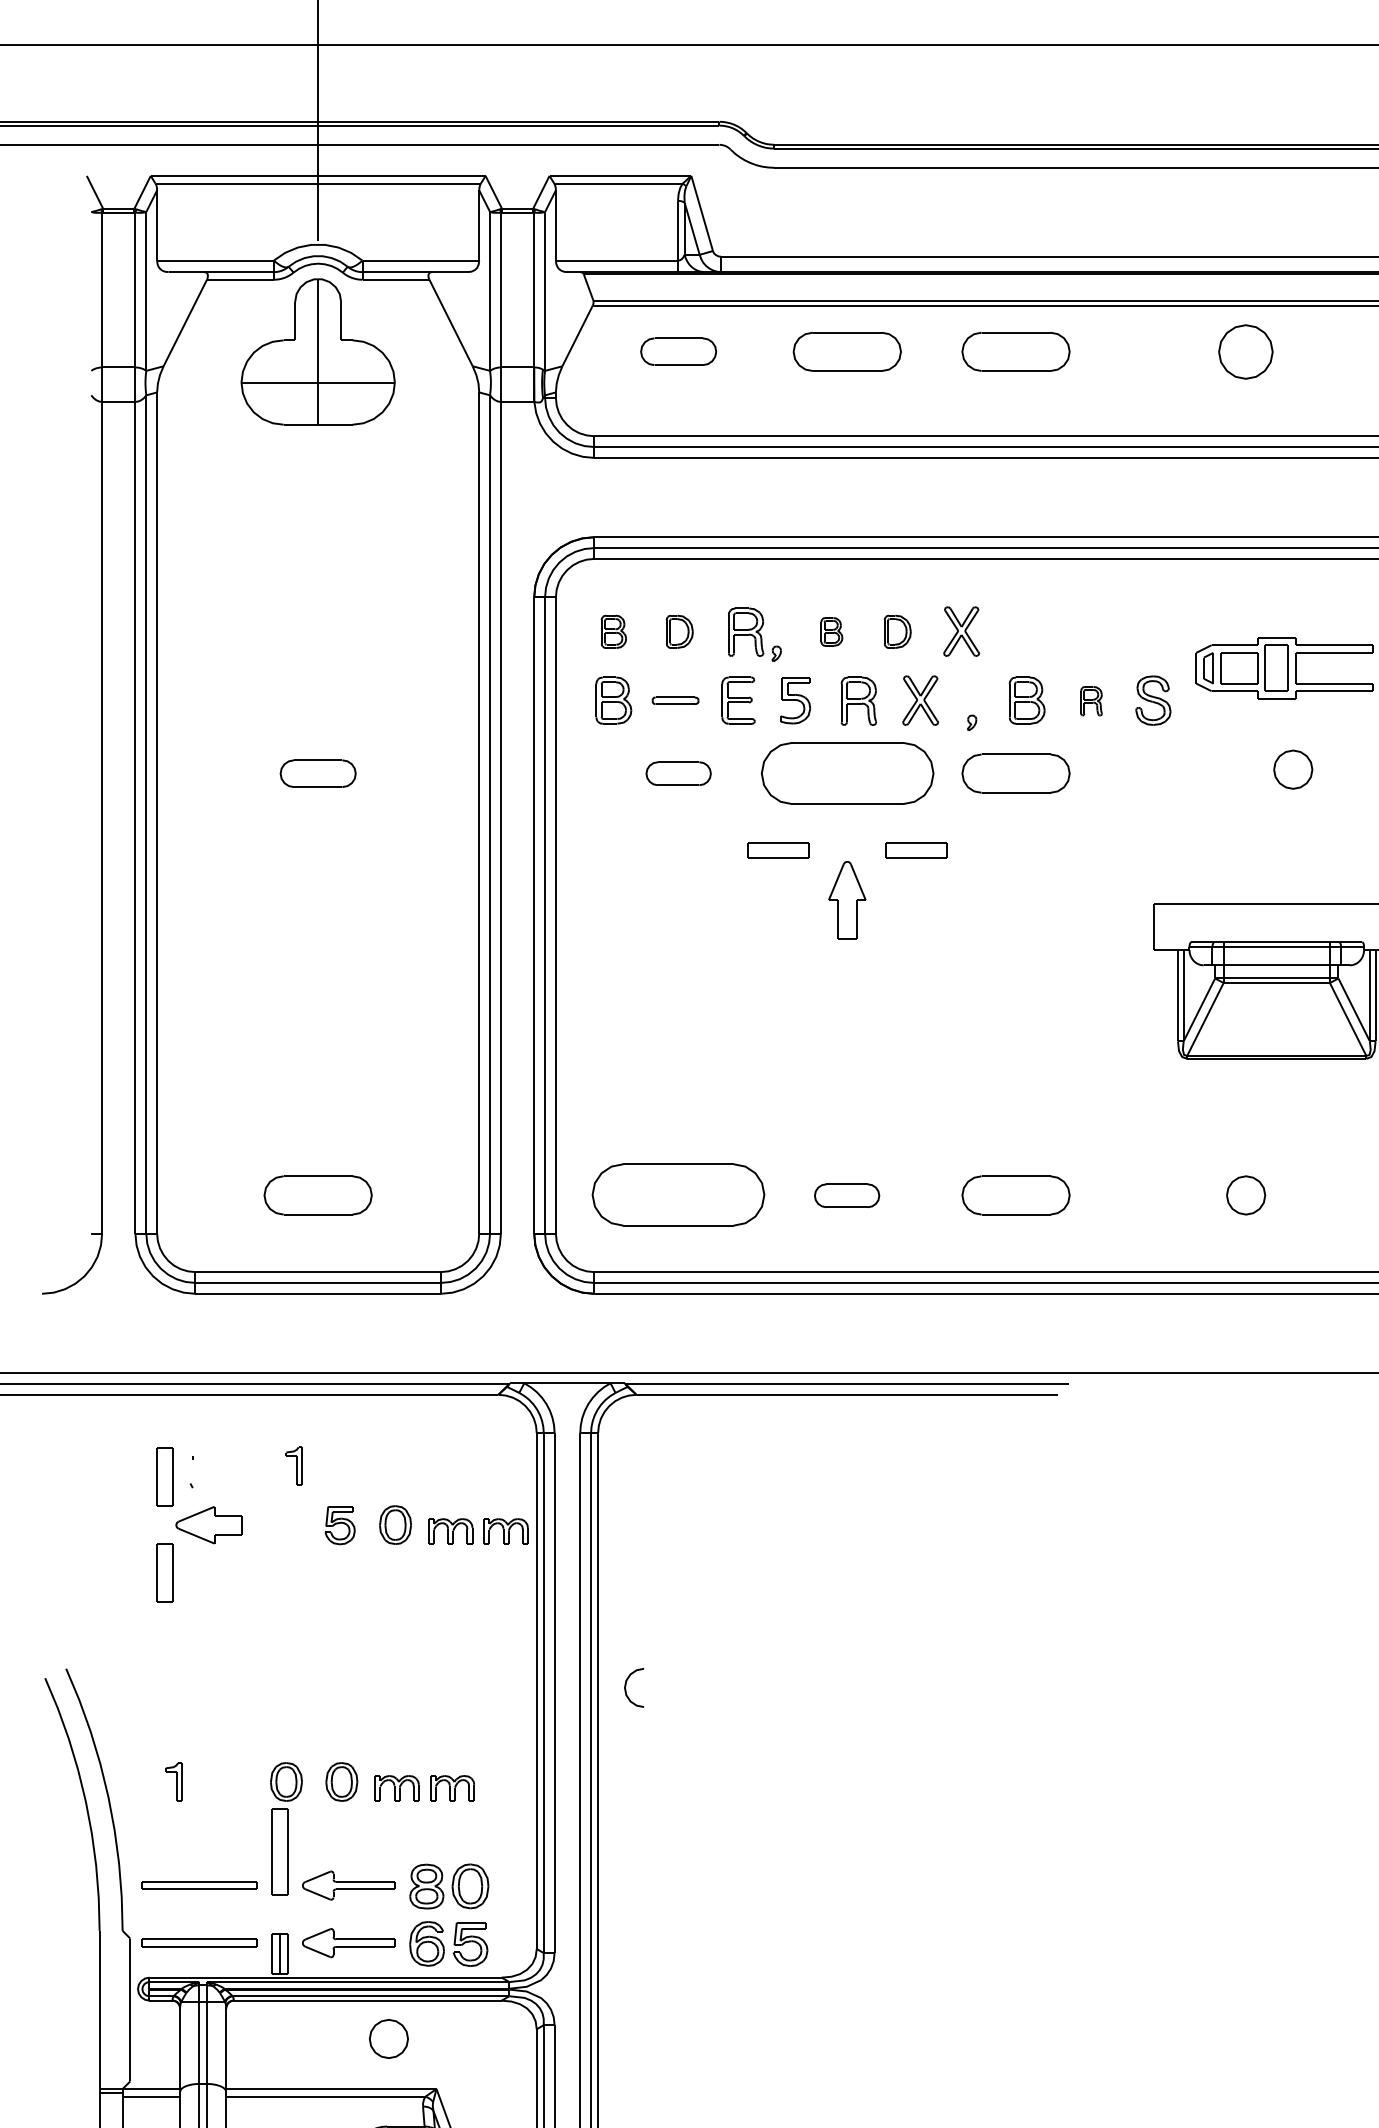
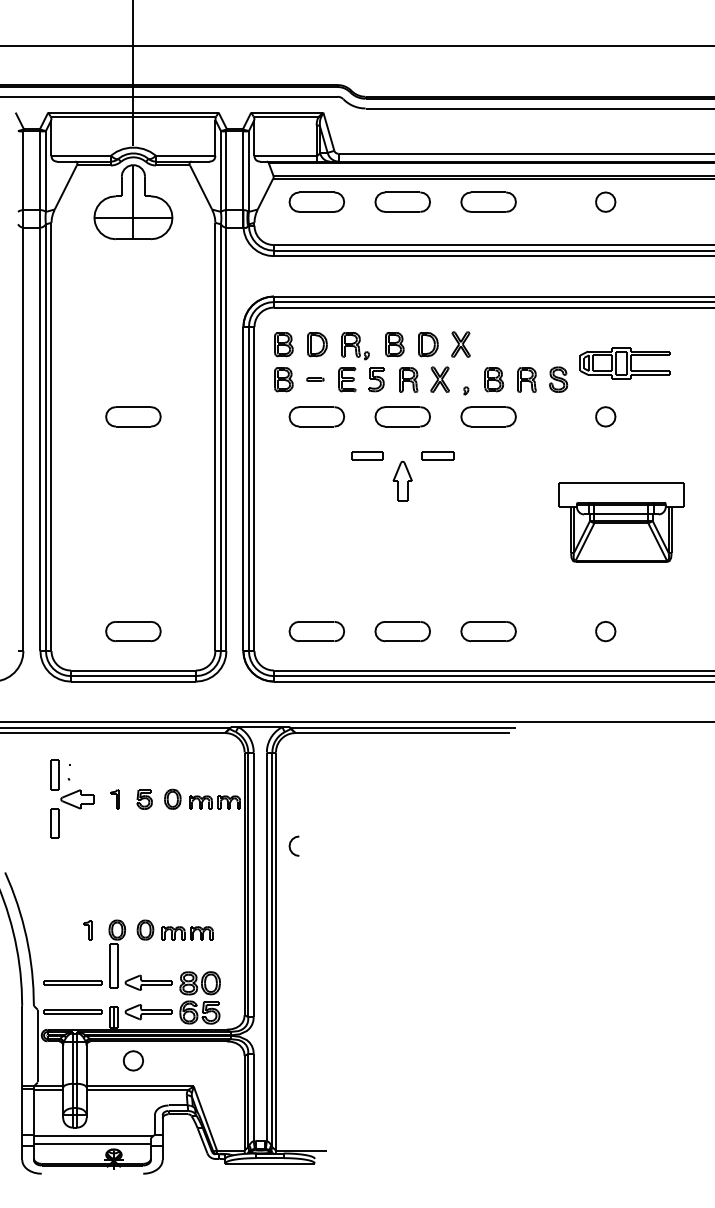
part: (677, 350) -> (316, 201), size x1.43
part: (1245, 350) -> (605, 201), size x0.71
part: (612, 631) -> (283, 344), size x1.43
part: (679, 631) -> (317, 344), size x1.43
part: (831, 631) -> (394, 344), size x1.67
part: (897, 631) -> (428, 344), size x1.43
part: (675, 700) -> (315, 379), size x0.71
part: (1090, 700) -> (526, 379), size x1.67
part: (1292, 768) -> (605, 416), moved
part: (318, 772) -> (133, 416), size x1.43
part: (677, 772) -> (316, 416), size x1.67
part: (846, 772) -> (402, 416), size x0.62
part: (677, 1195) -> (316, 631), size x0.62
part: (846, 1195) -> (402, 631), size x1.67
part: (292, 1466) -> (114, 799), moved
curve: (626, 1686) -> (290, 845), moved
part: (172, 1782) -> (87, 930), moved
part: (387, 2038) -> (132, 1060), moved

